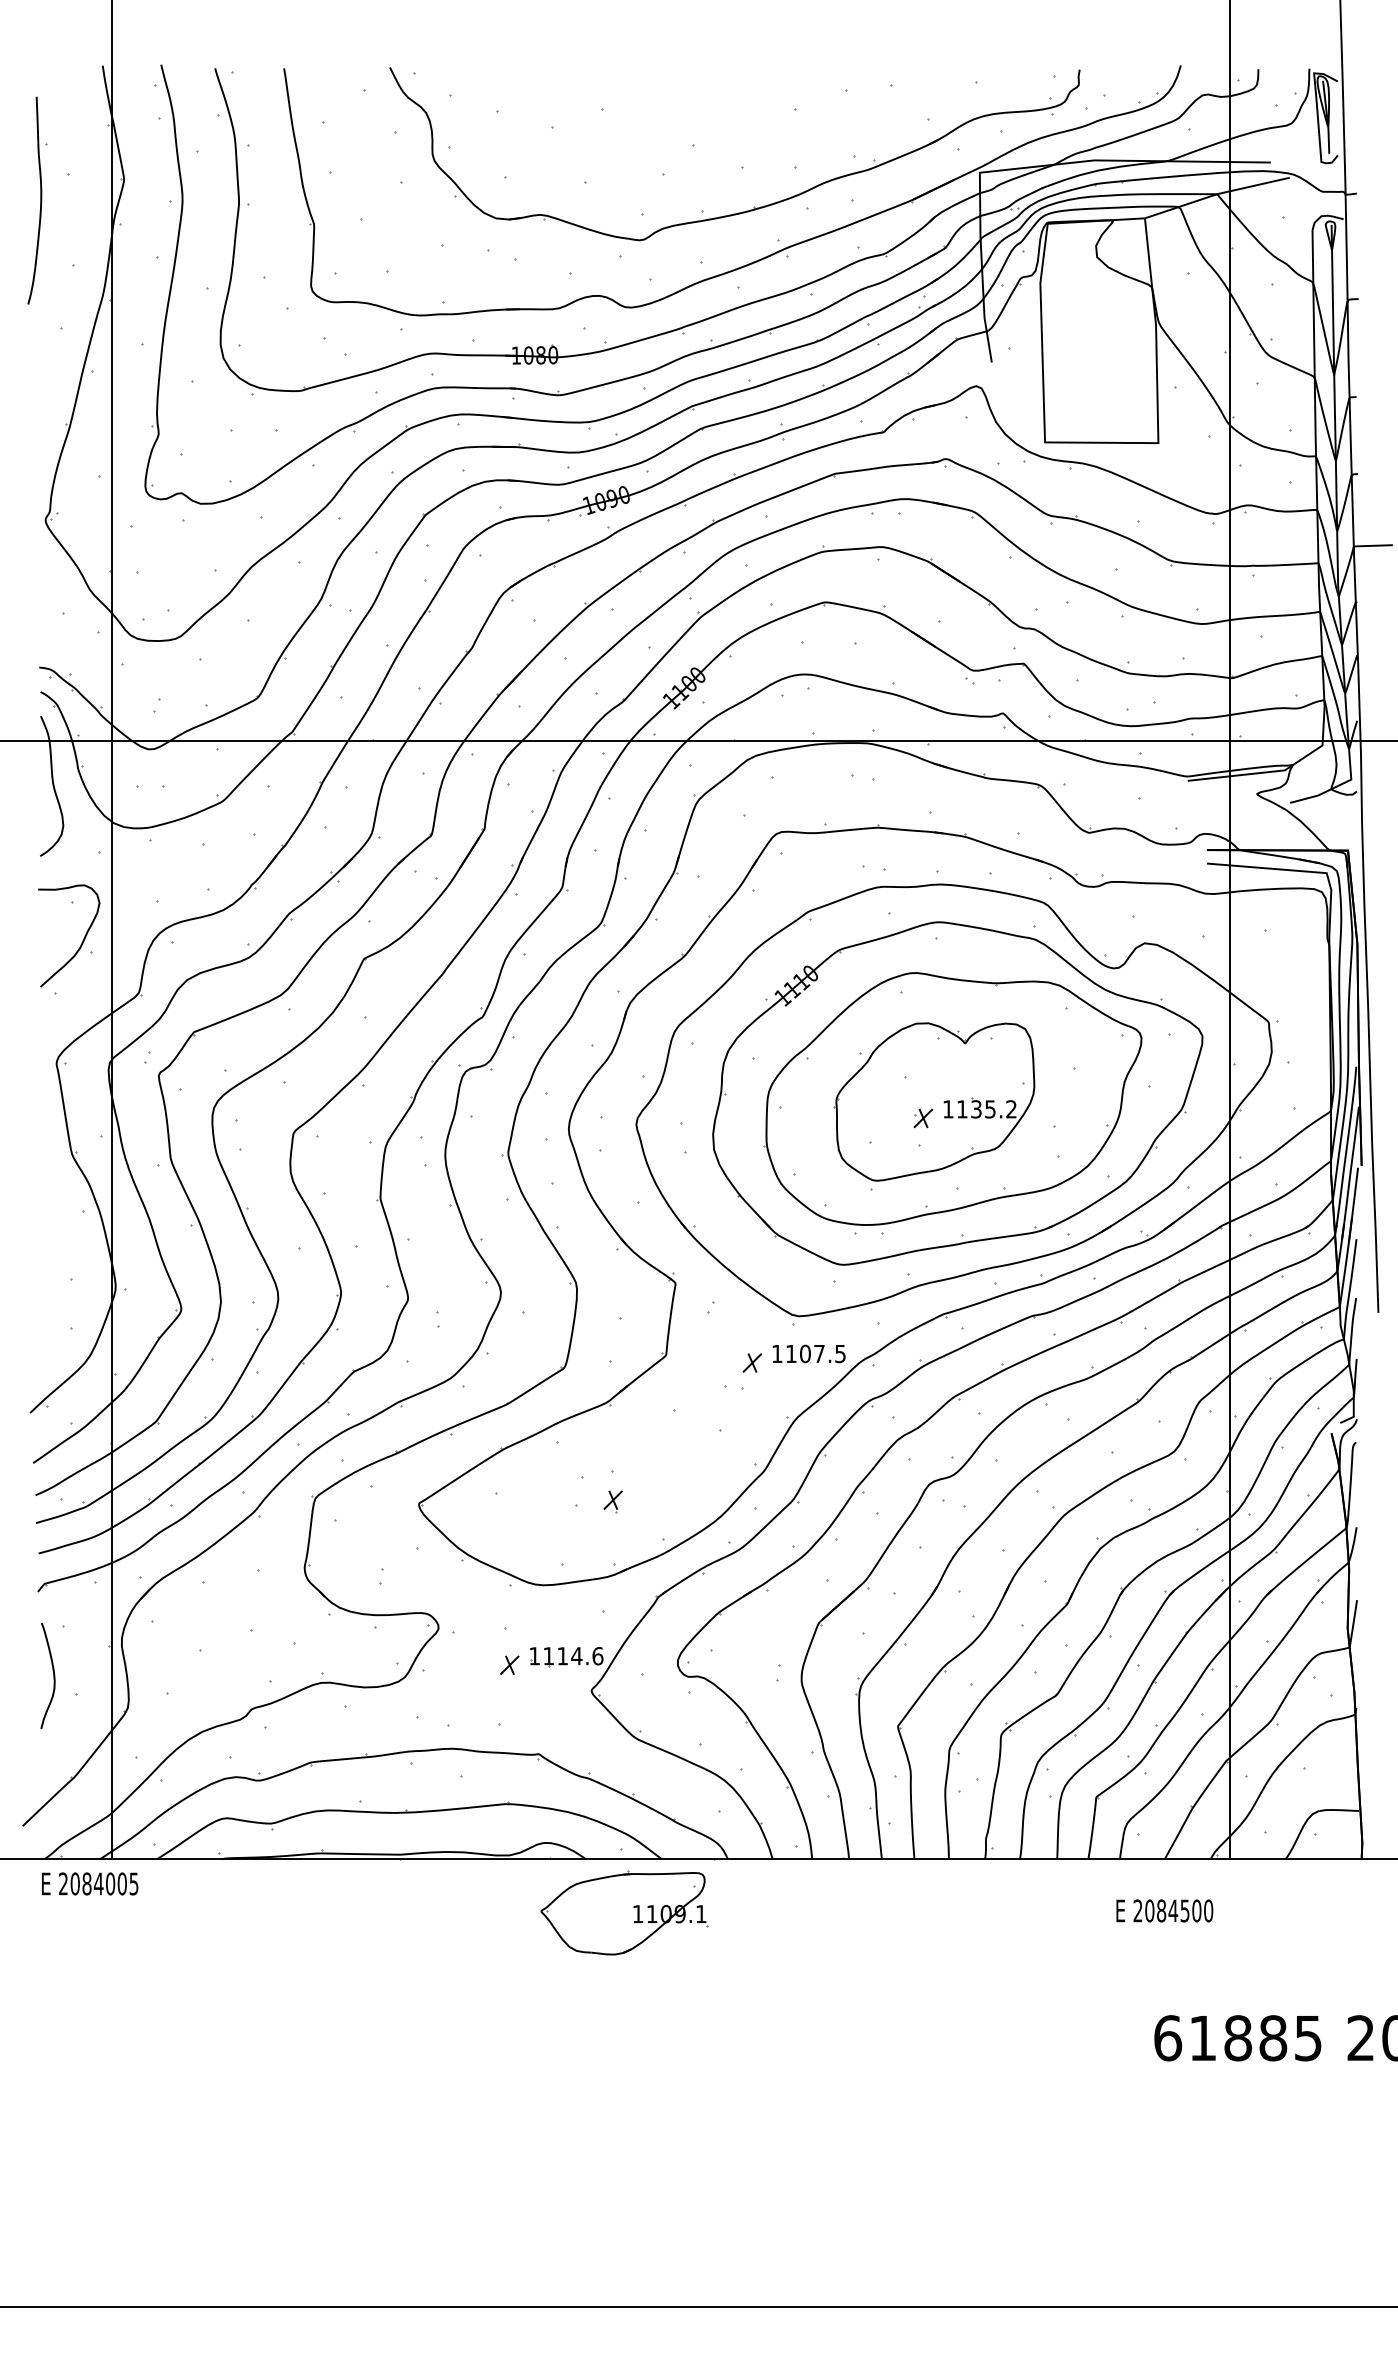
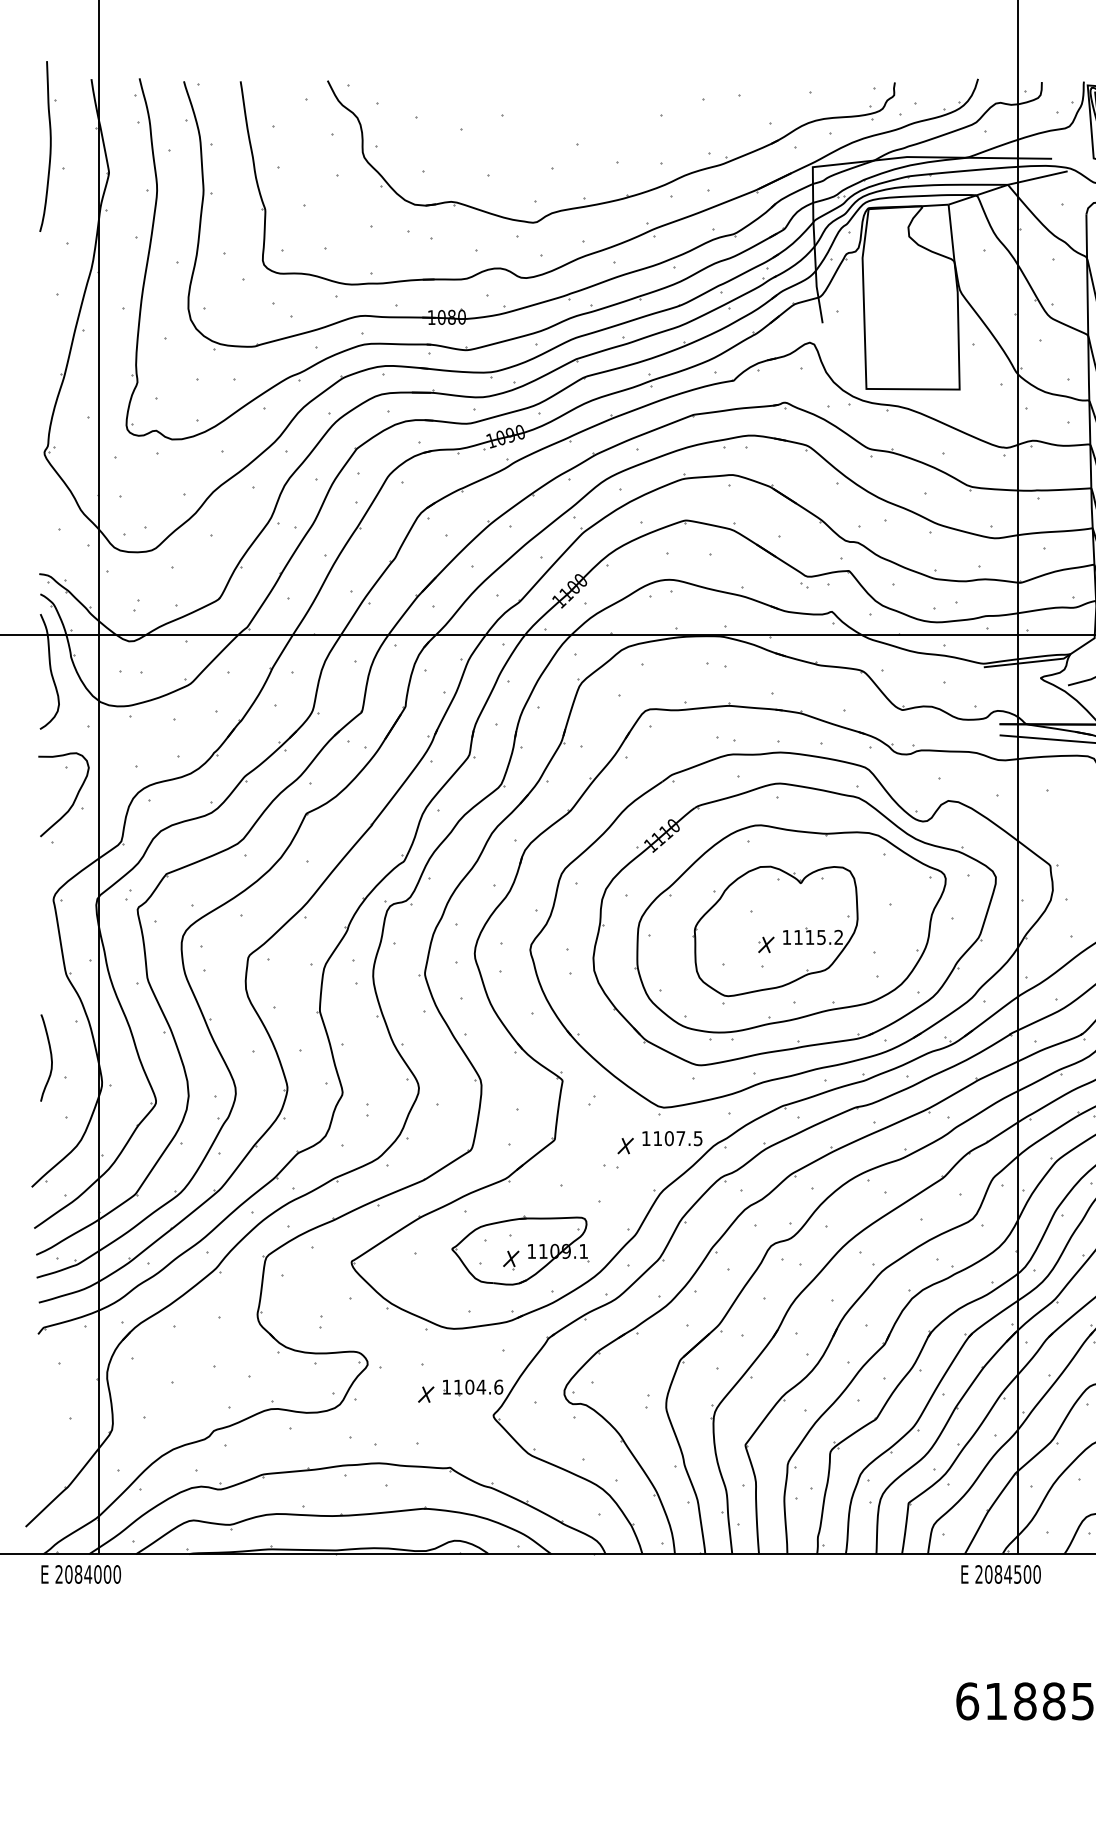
part: (37, 200) -> (47, 146), moved
text: (976, 1109) -> (810, 937), 1135.2 -> 1115.2
text: (562, 1656) -> (469, 1387), 1114.6 -> 1104.6
curve: (53, 1675) -> (50, 1057), moved
text: (133, 1883) -> (116, 1574), 2084005 -> 2084000
text: (1164, 1910) -> (1000, 1574), moved
part: (624, 1912) -> (520, 1250), moved

